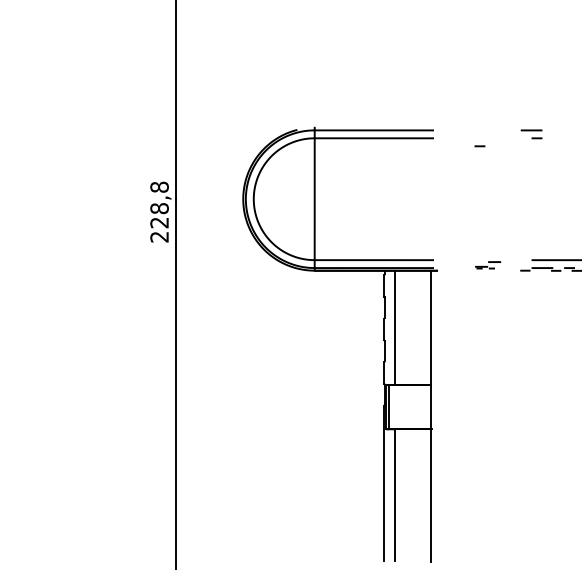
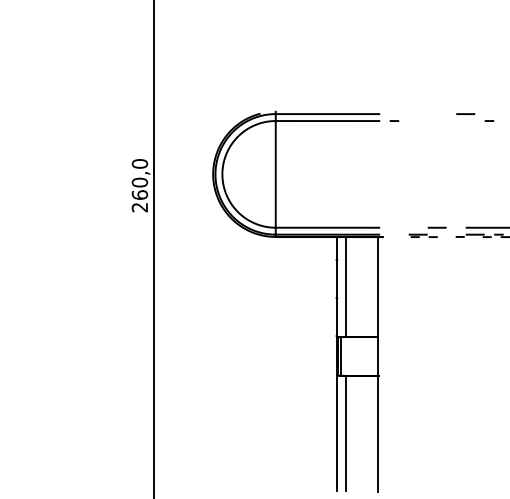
curve: (537, 137) -> (489, 120), moved
curve: (479, 145) -> (394, 120), moved
text: (159, 205) -> (139, 179), 228,8 -> 260,0
part: (487, 264) -> (427, 231), size x1.67

